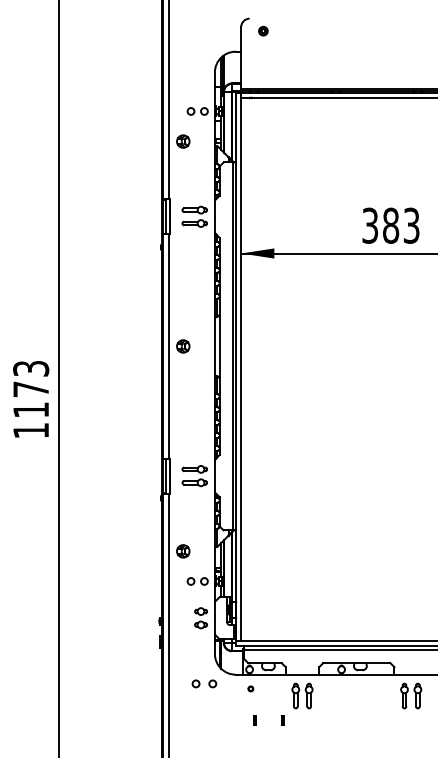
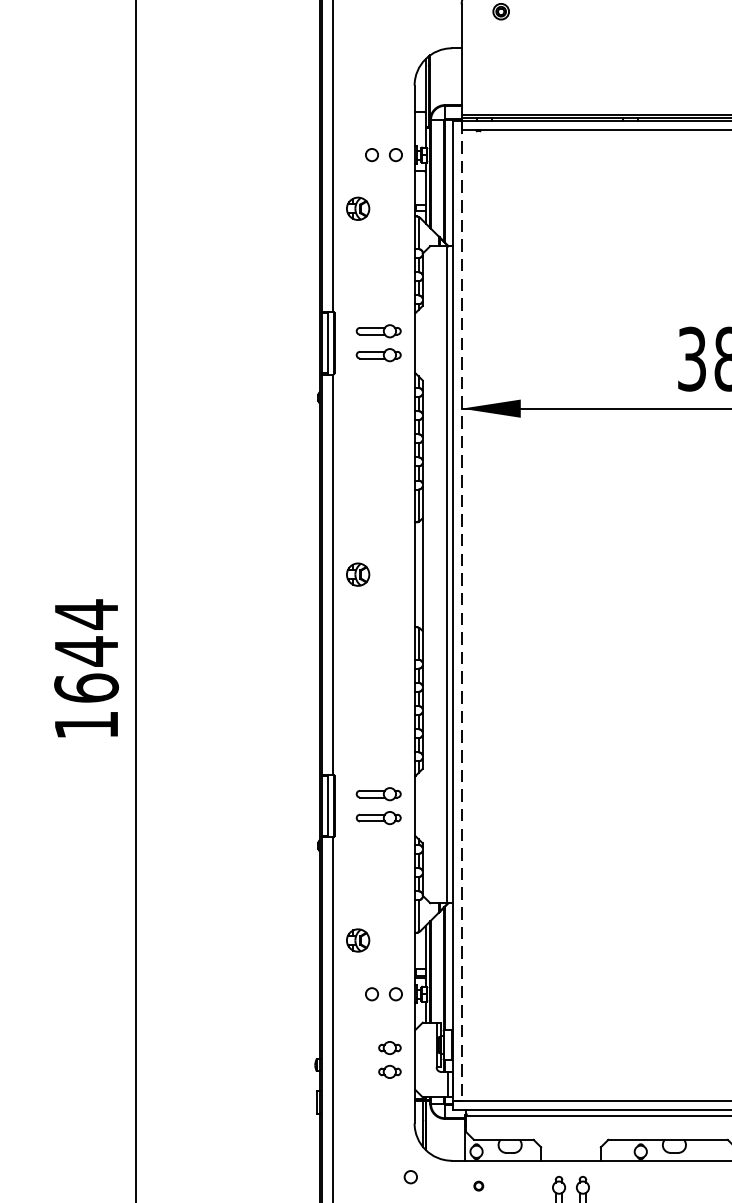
line: (241, 367) -> (462, 612), solid -> dashed
text: (31, 389) -> (87, 651), 1173 -> 1644
circle: (195, 683) -> (379, 1176), removed

